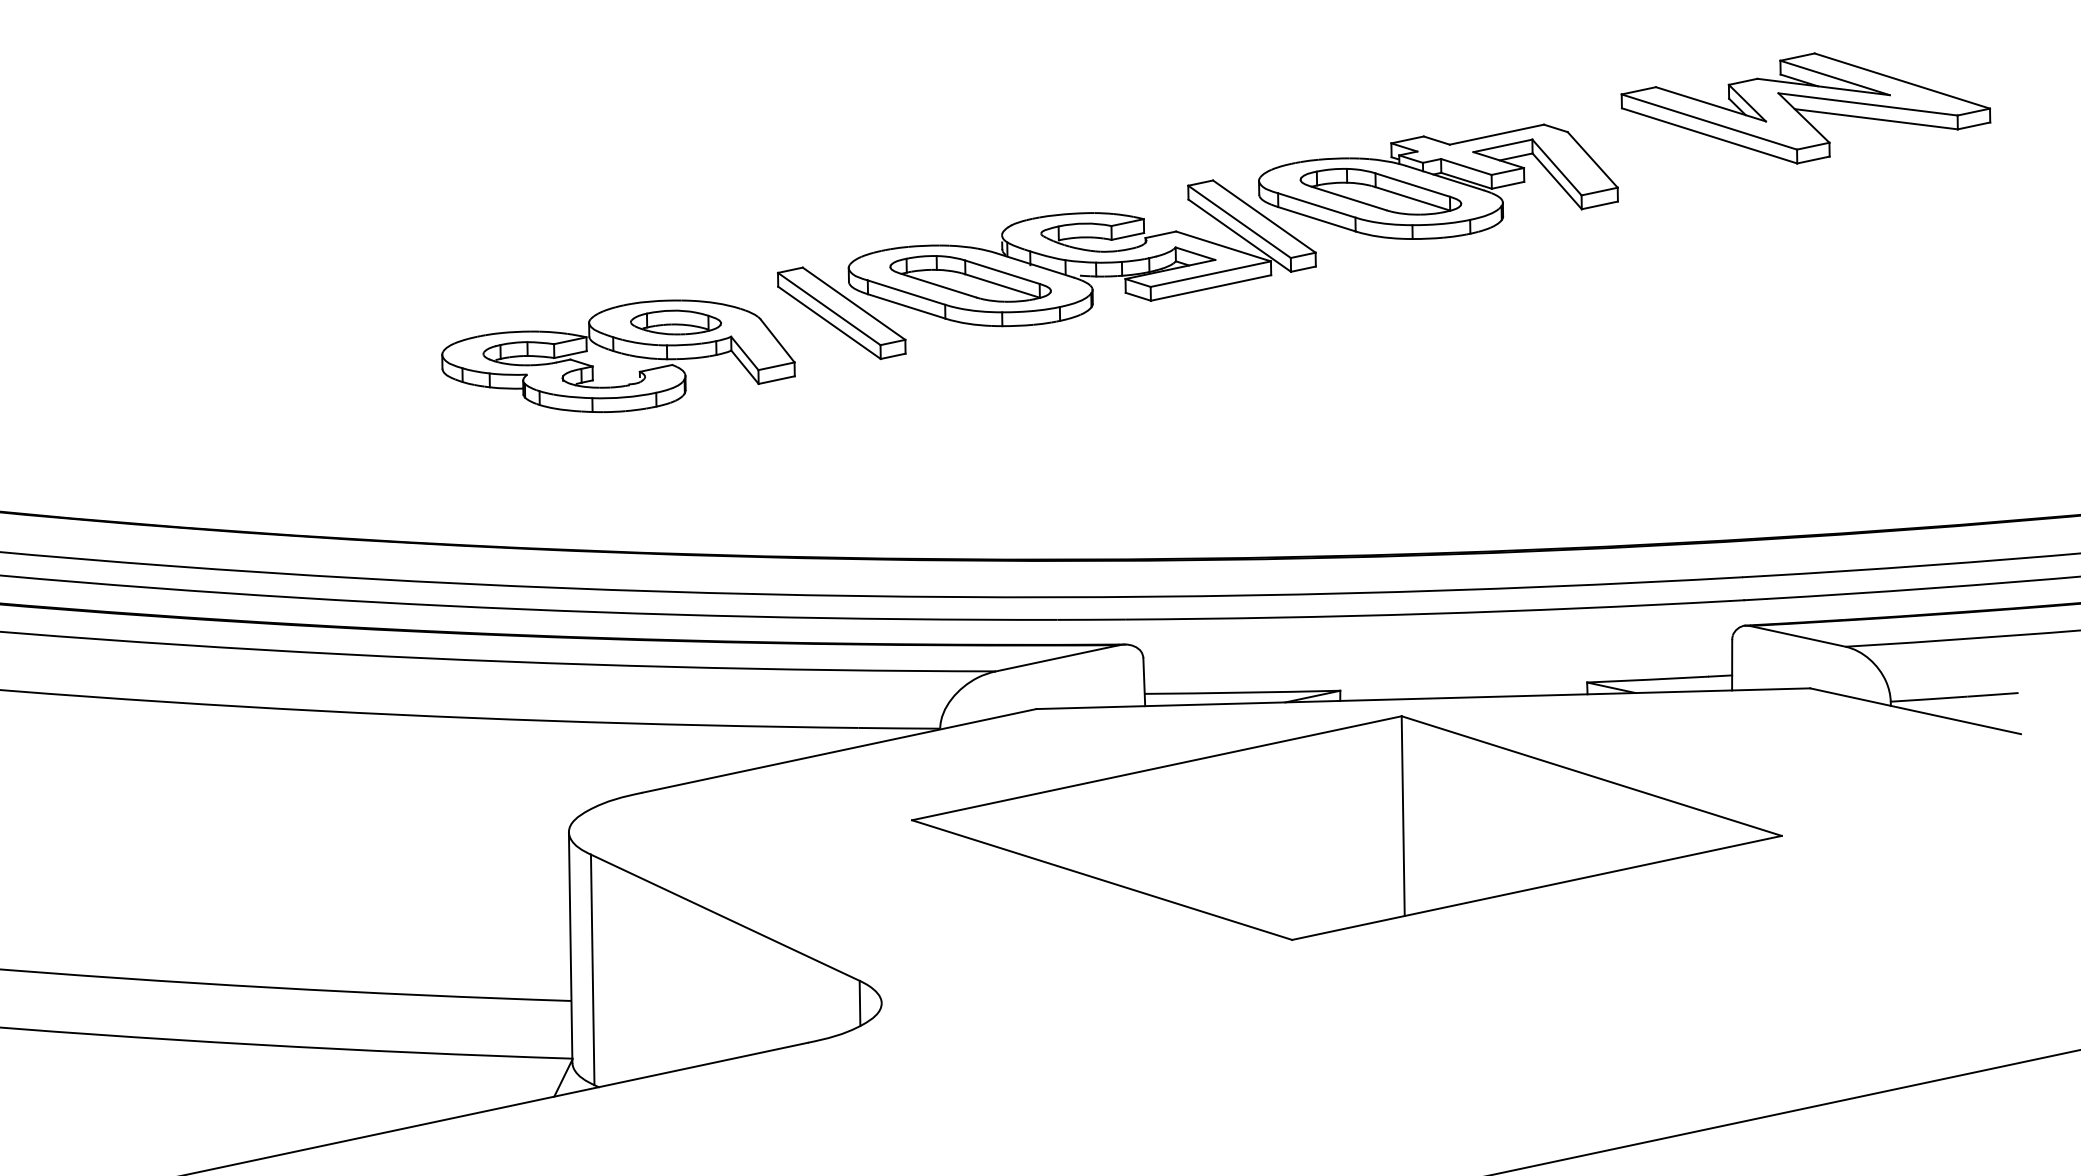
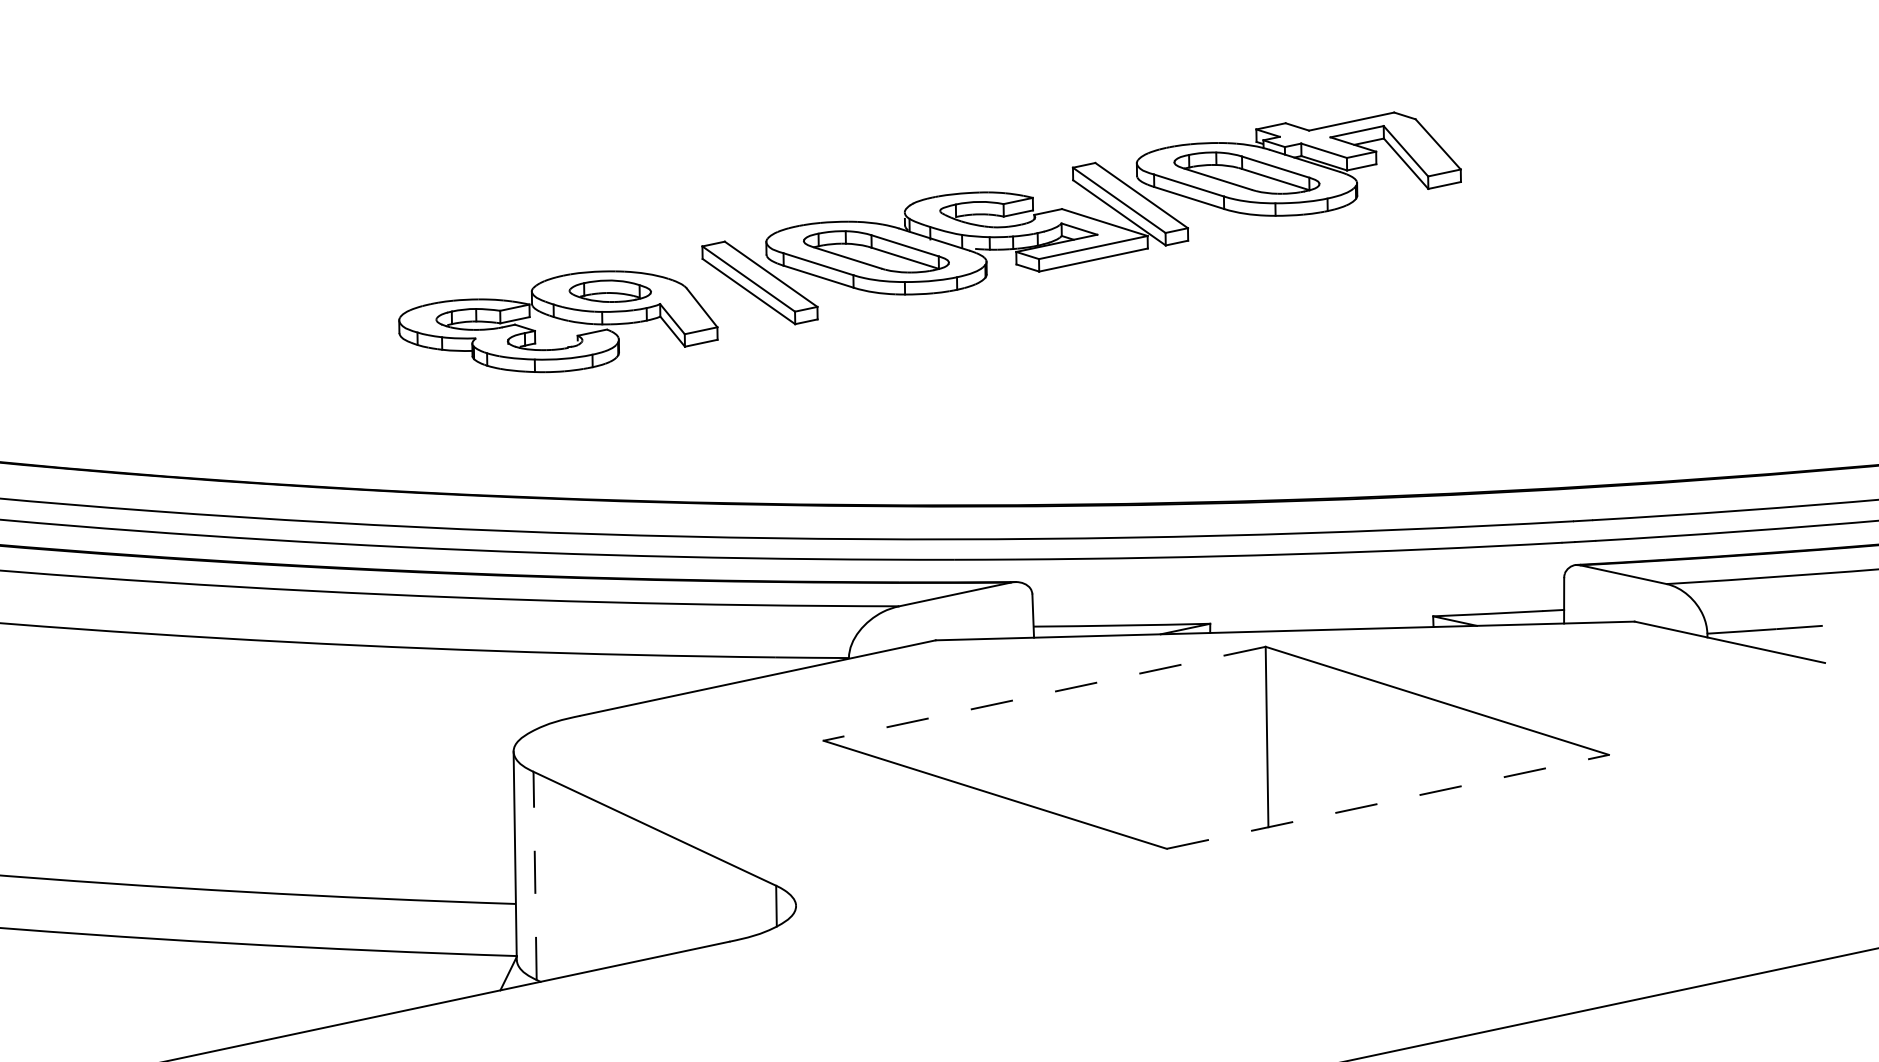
part: (1805, 108) -> (1630, 97), removed
line: (1156, 768) -> (1044, 694), solid -> dashed
line: (1537, 887) -> (1388, 801), solid -> dashed
line: (592, 969) -> (534, 875), solid -> dashed

